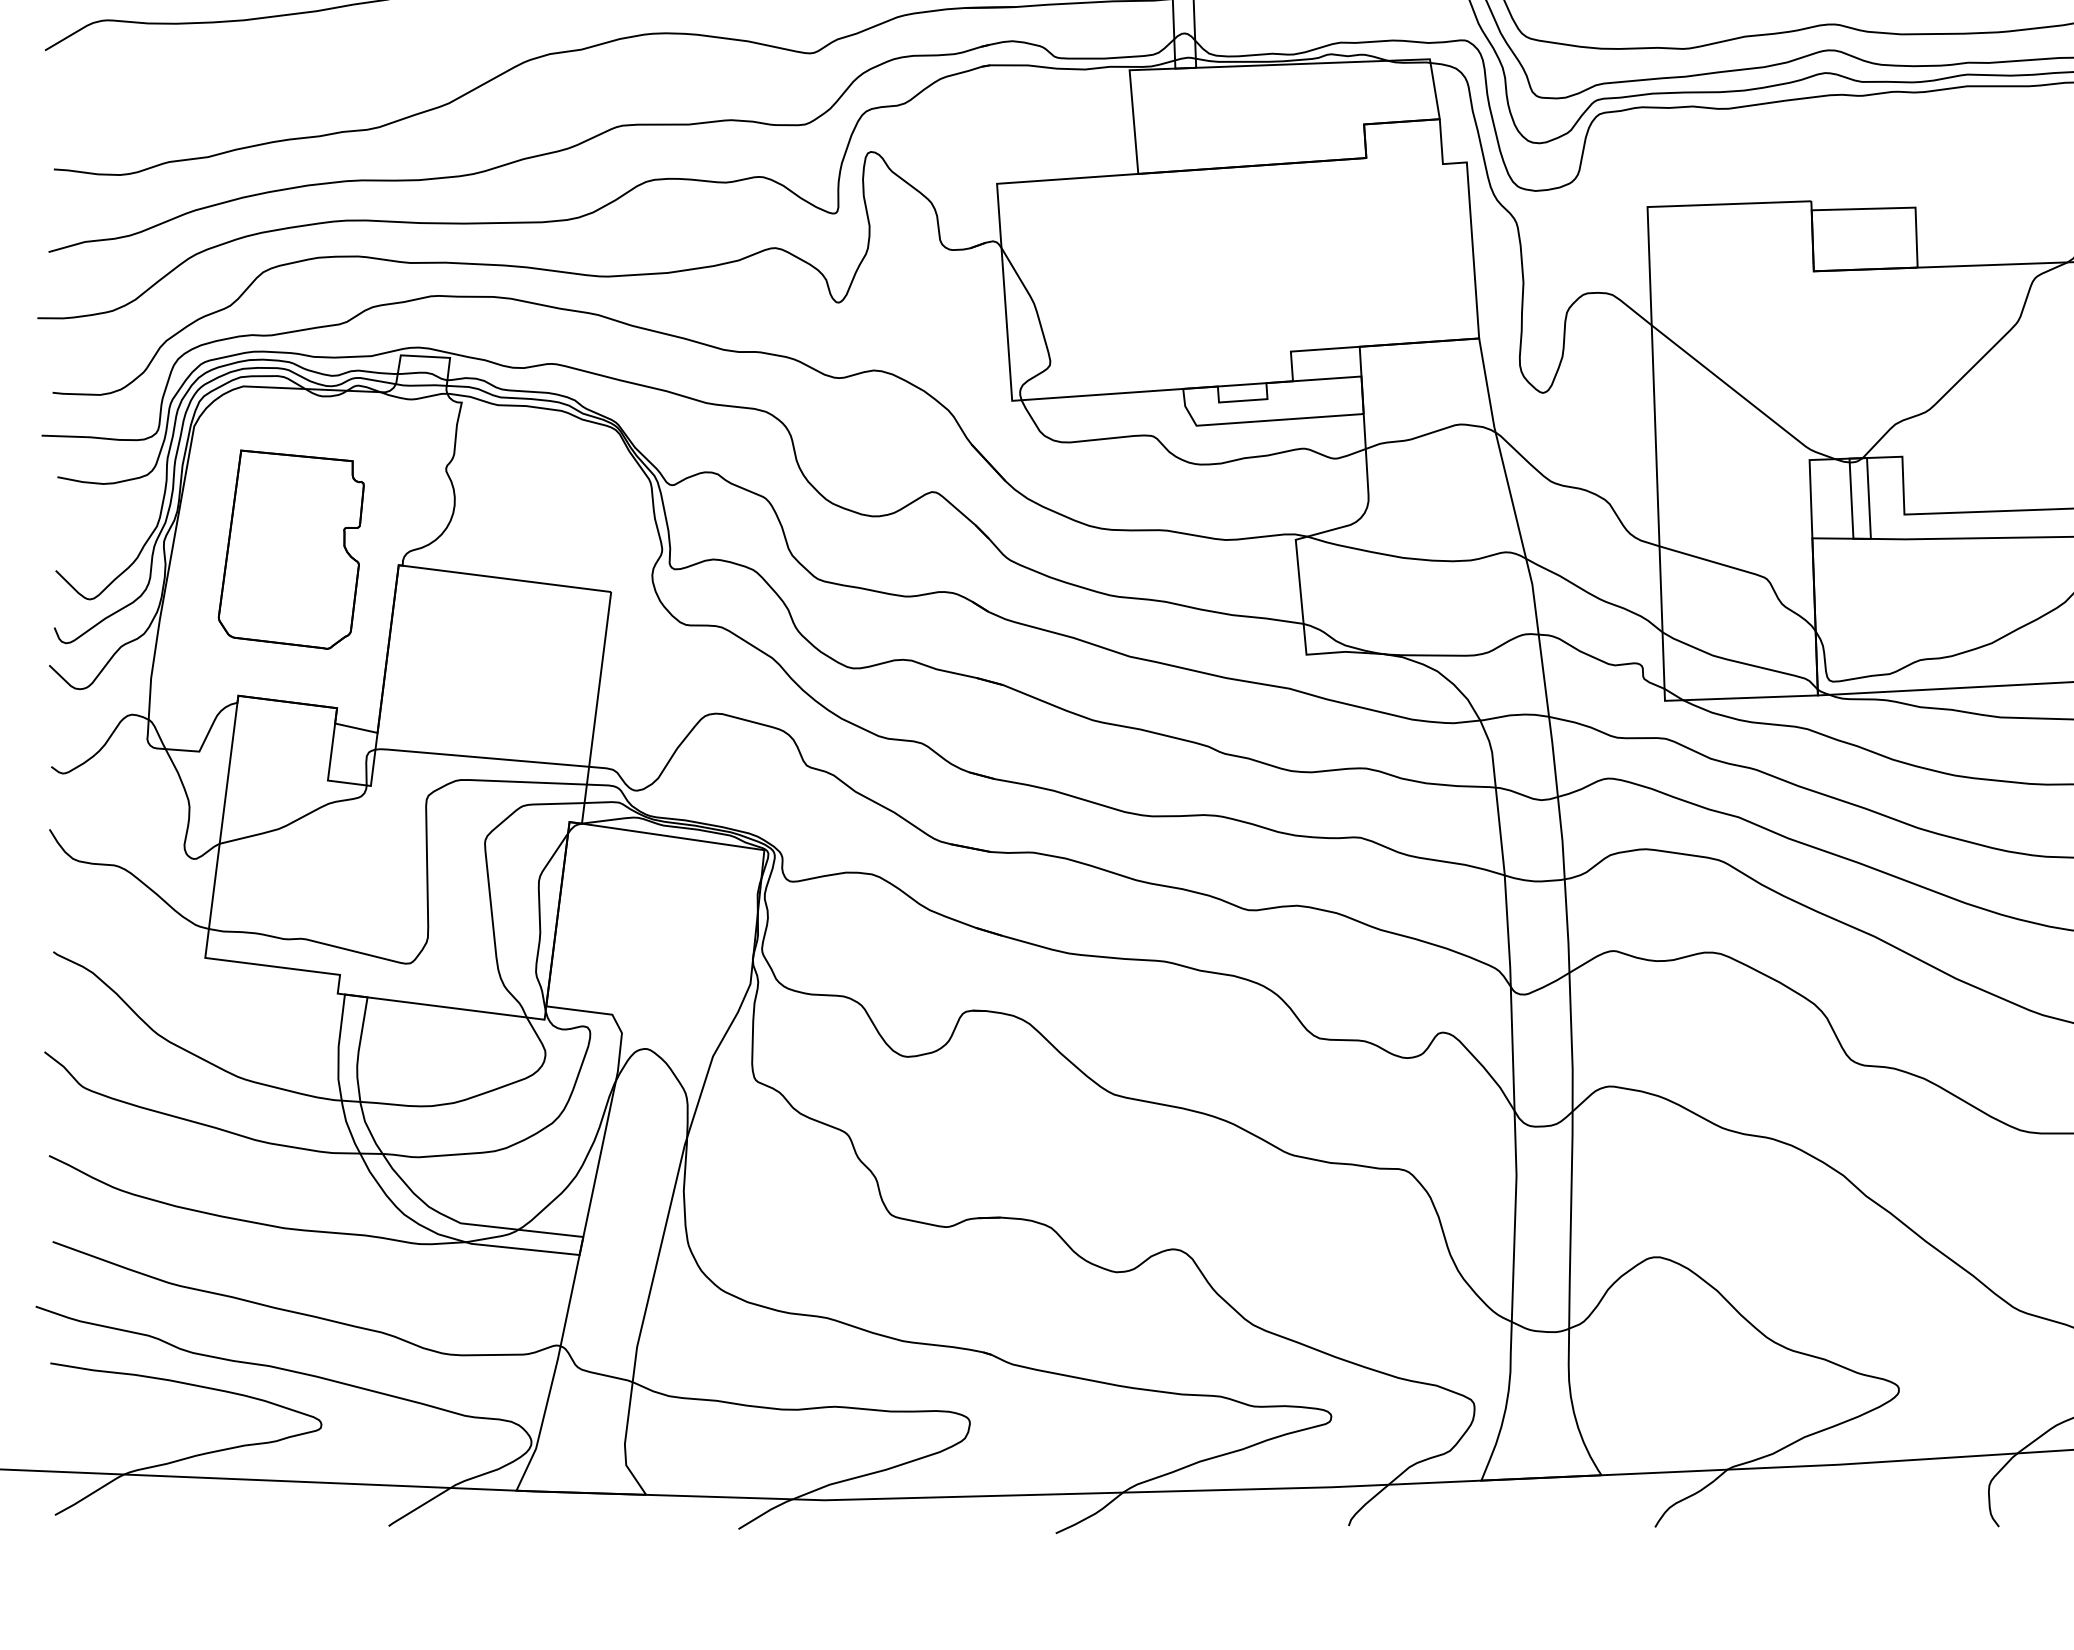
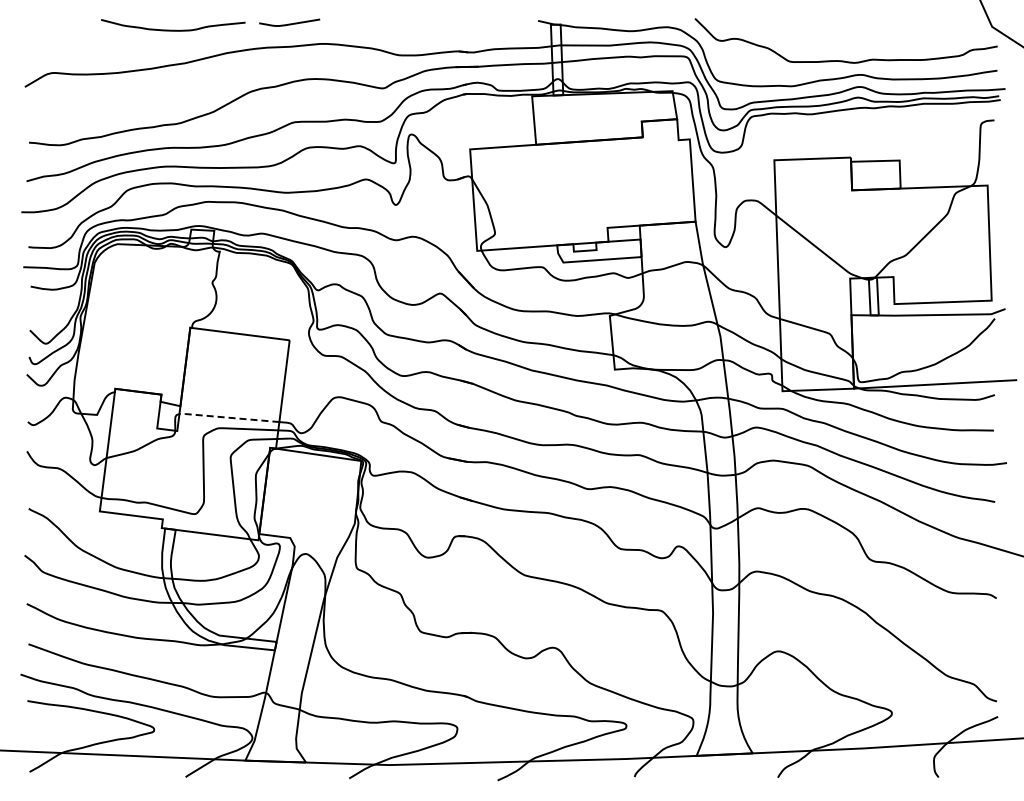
part: (290, 549) -> (139, 320), removed
line: (478, 757) -> (227, 417), solid -> dashed

